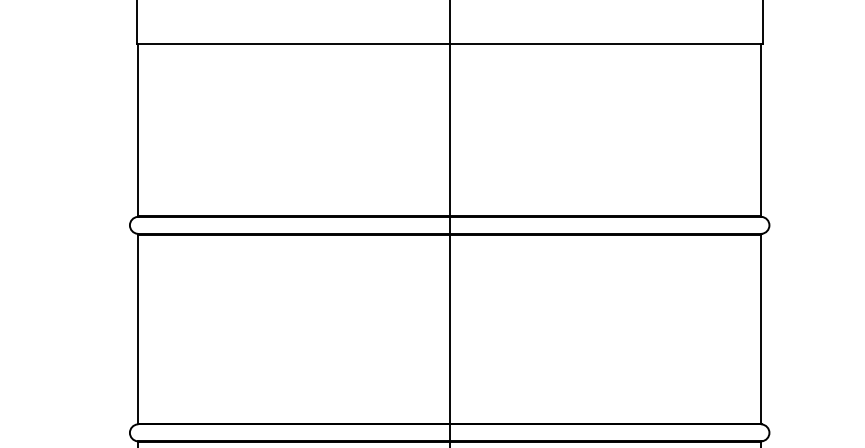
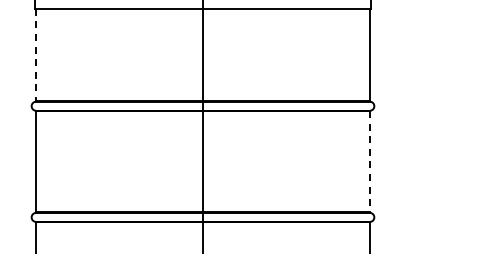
line: (138, 130) -> (36, 55), solid -> dashed
line: (760, 328) -> (369, 161), solid -> dashed

